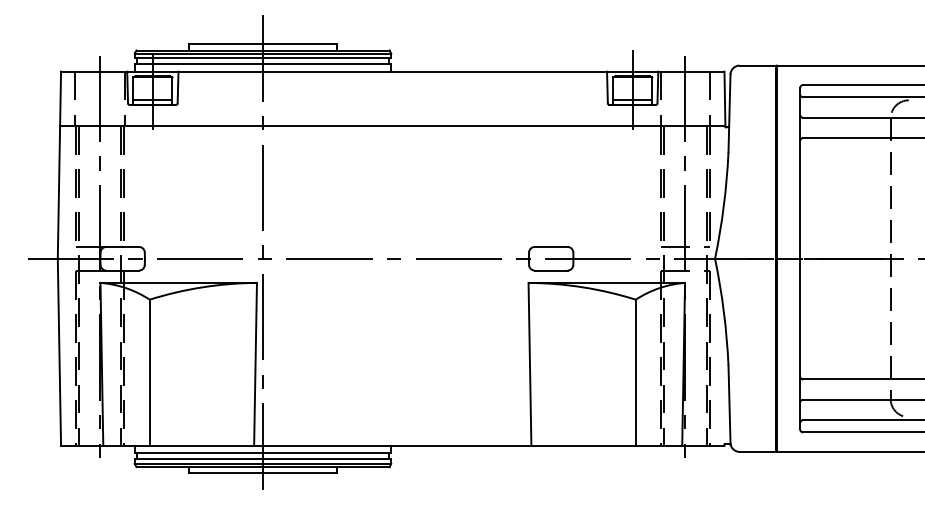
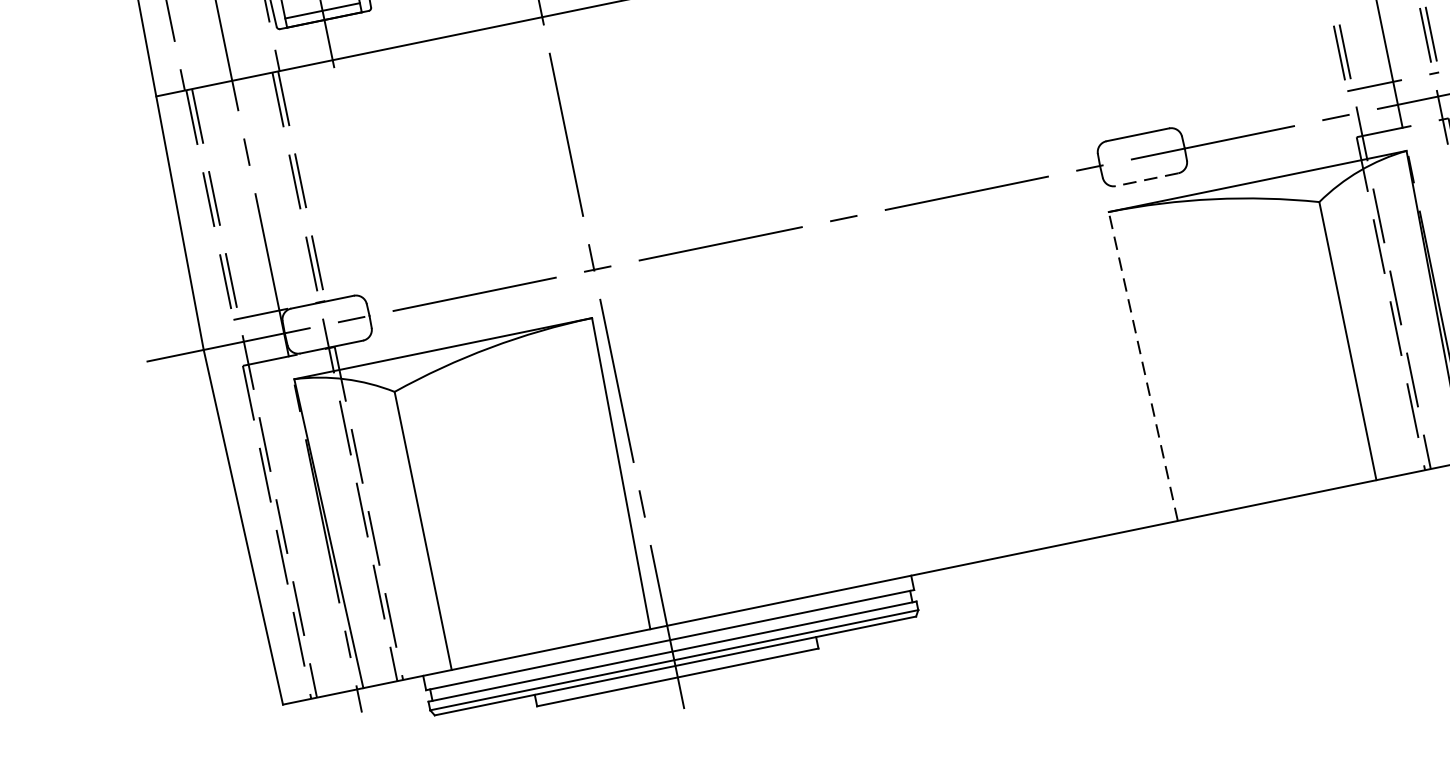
line: (550, 270) -> (1145, 179), solid -> dashed
line: (529, 363) -> (1142, 365), solid -> dashed

